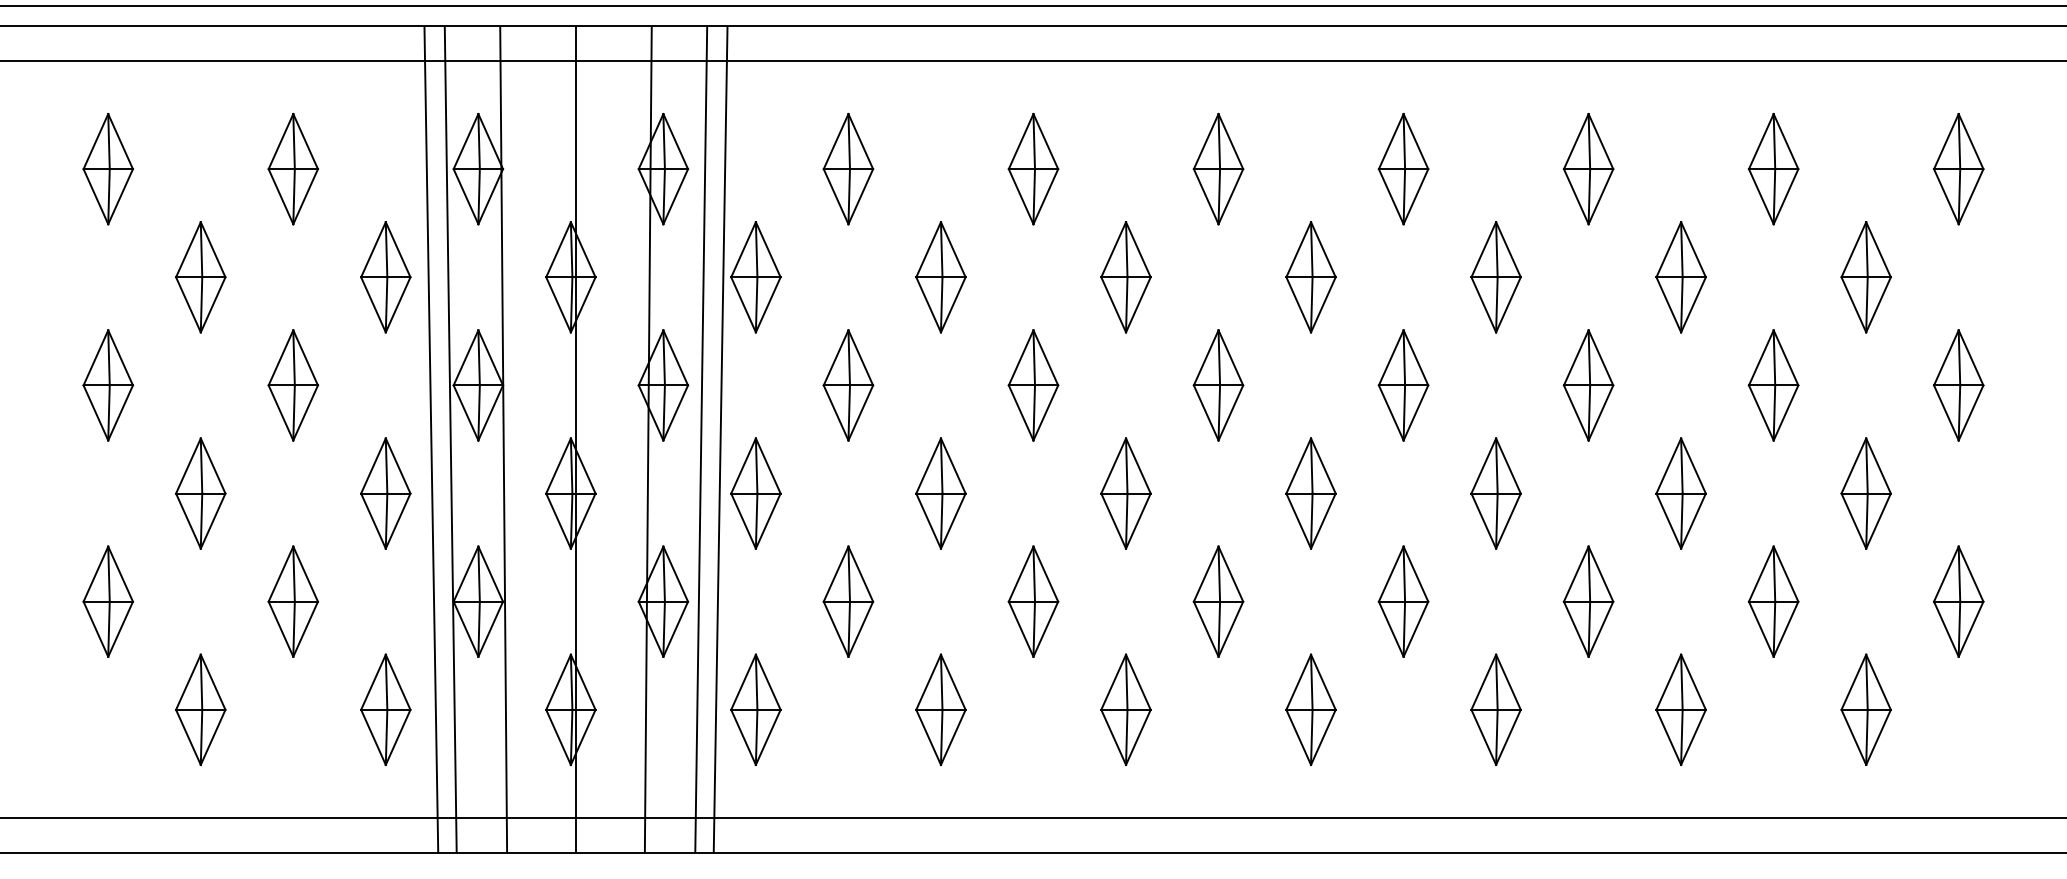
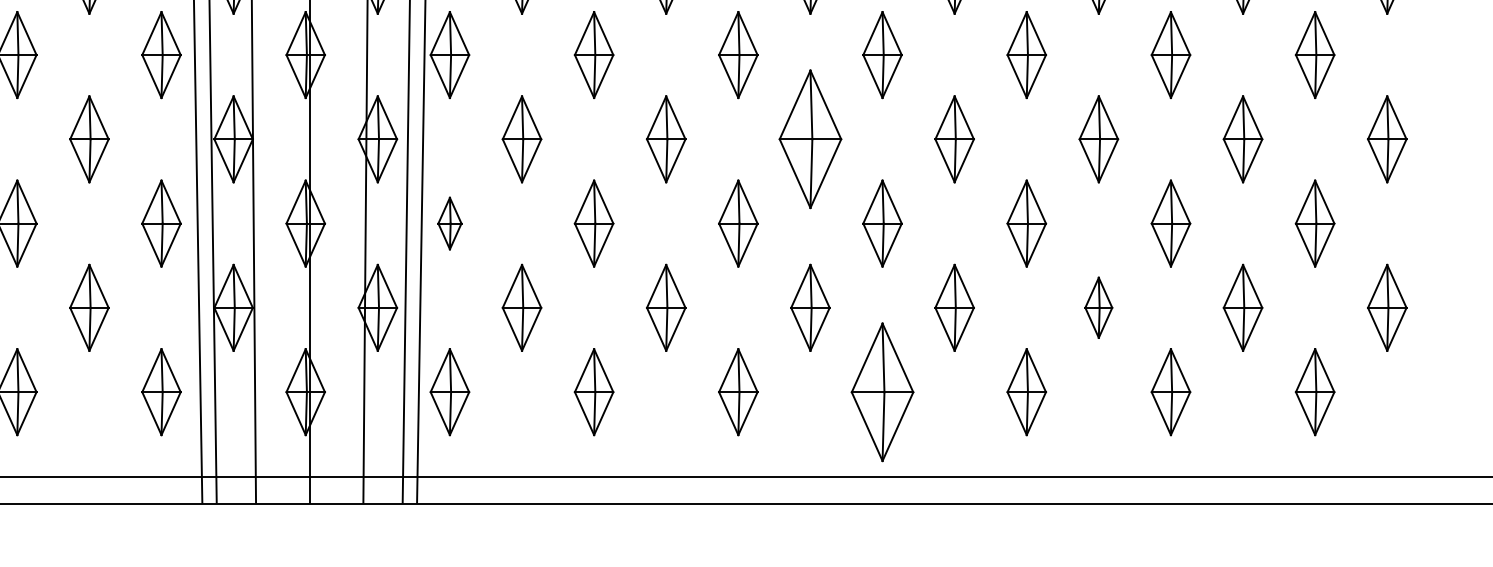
part: (1218, 385) -> (810, 139), size x1.6
part: (755, 493) -> (449, 223), size x0.6
part: (1588, 601) -> (1098, 307), size x0.7
part: (1310, 709) -> (882, 391), size x1.6

